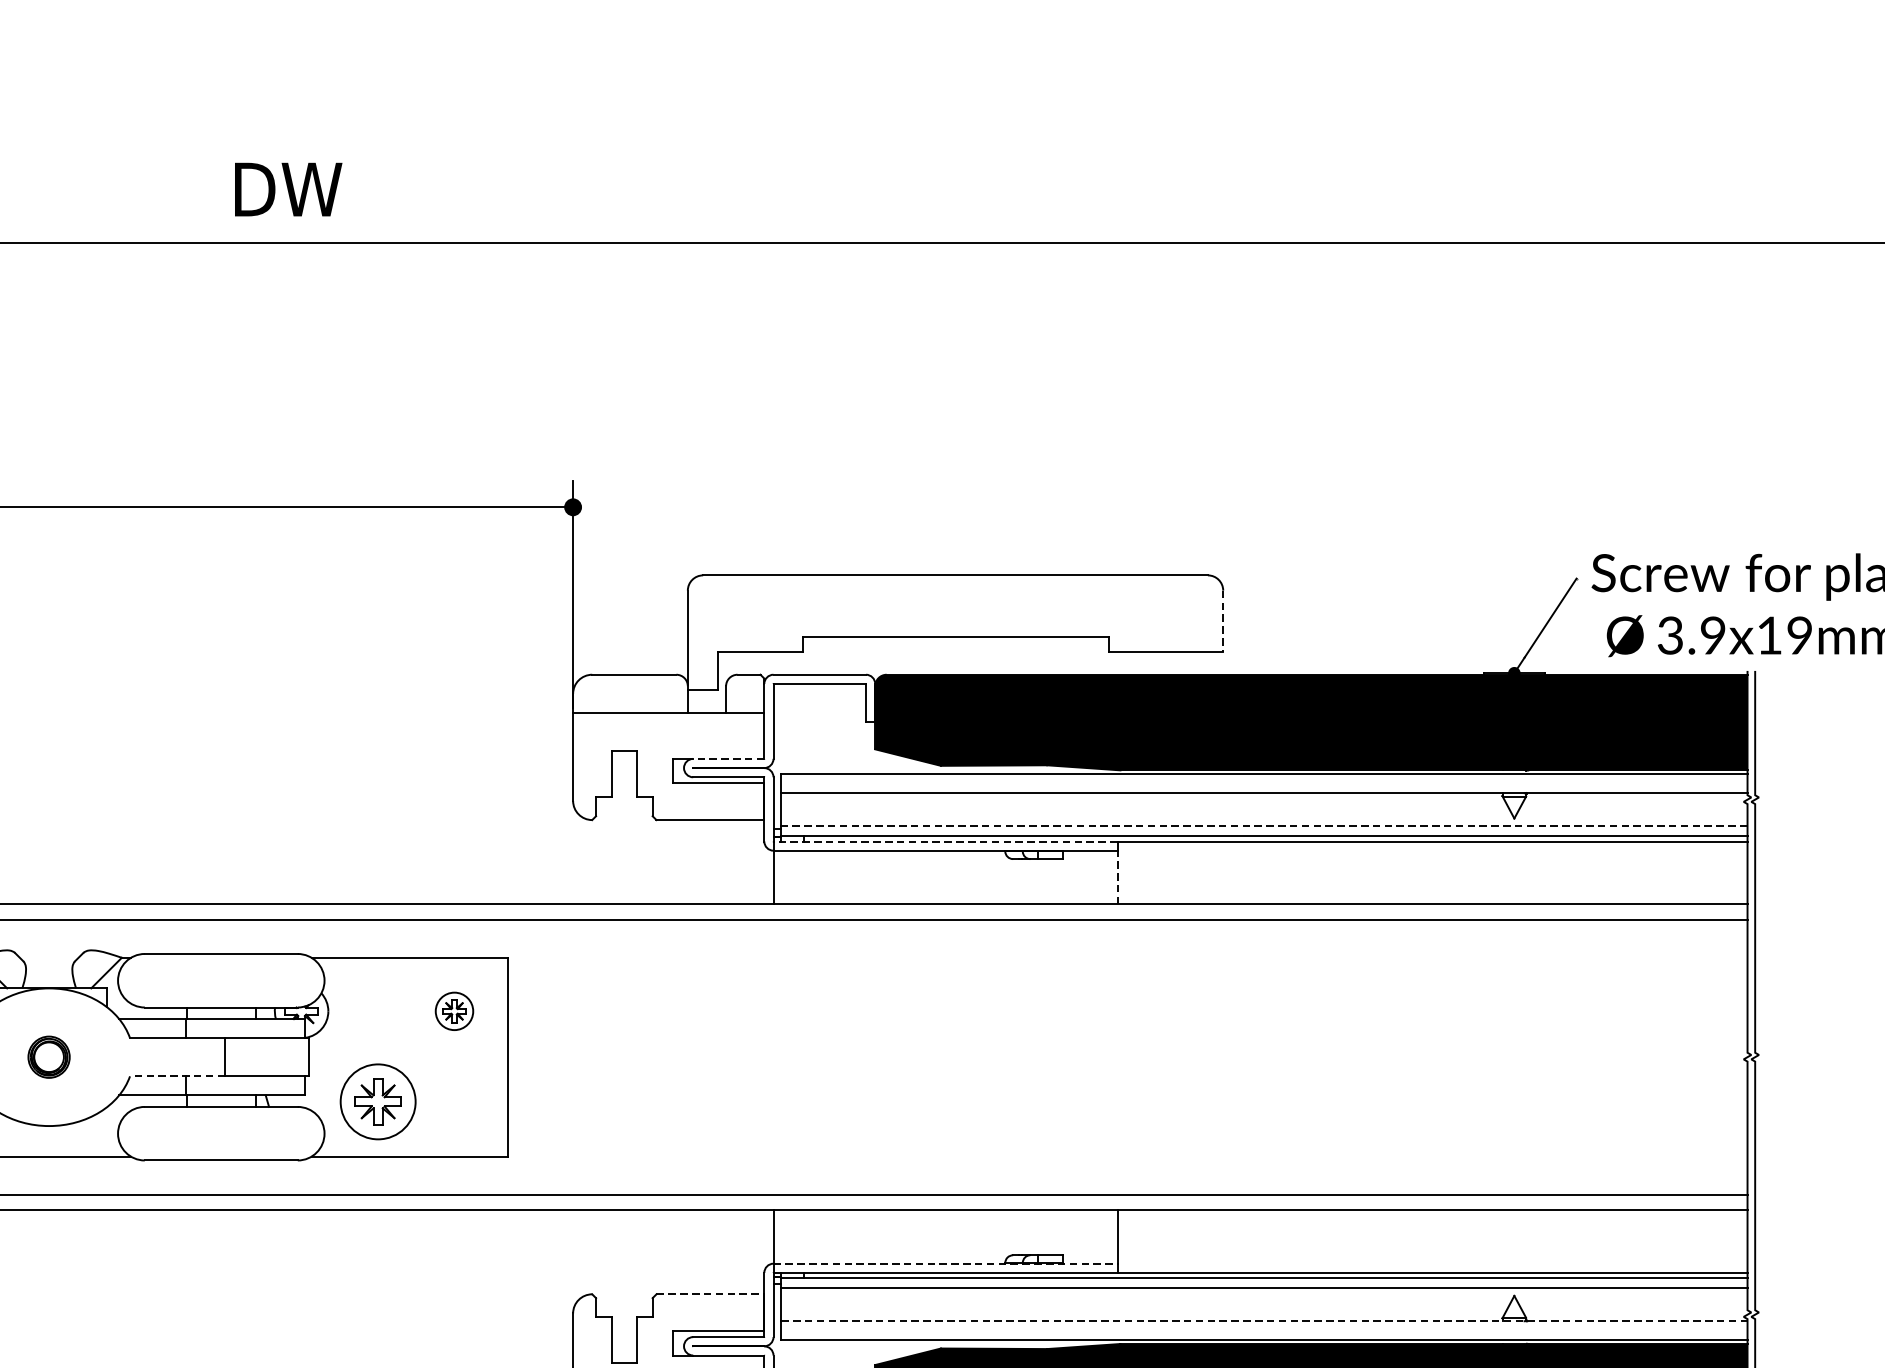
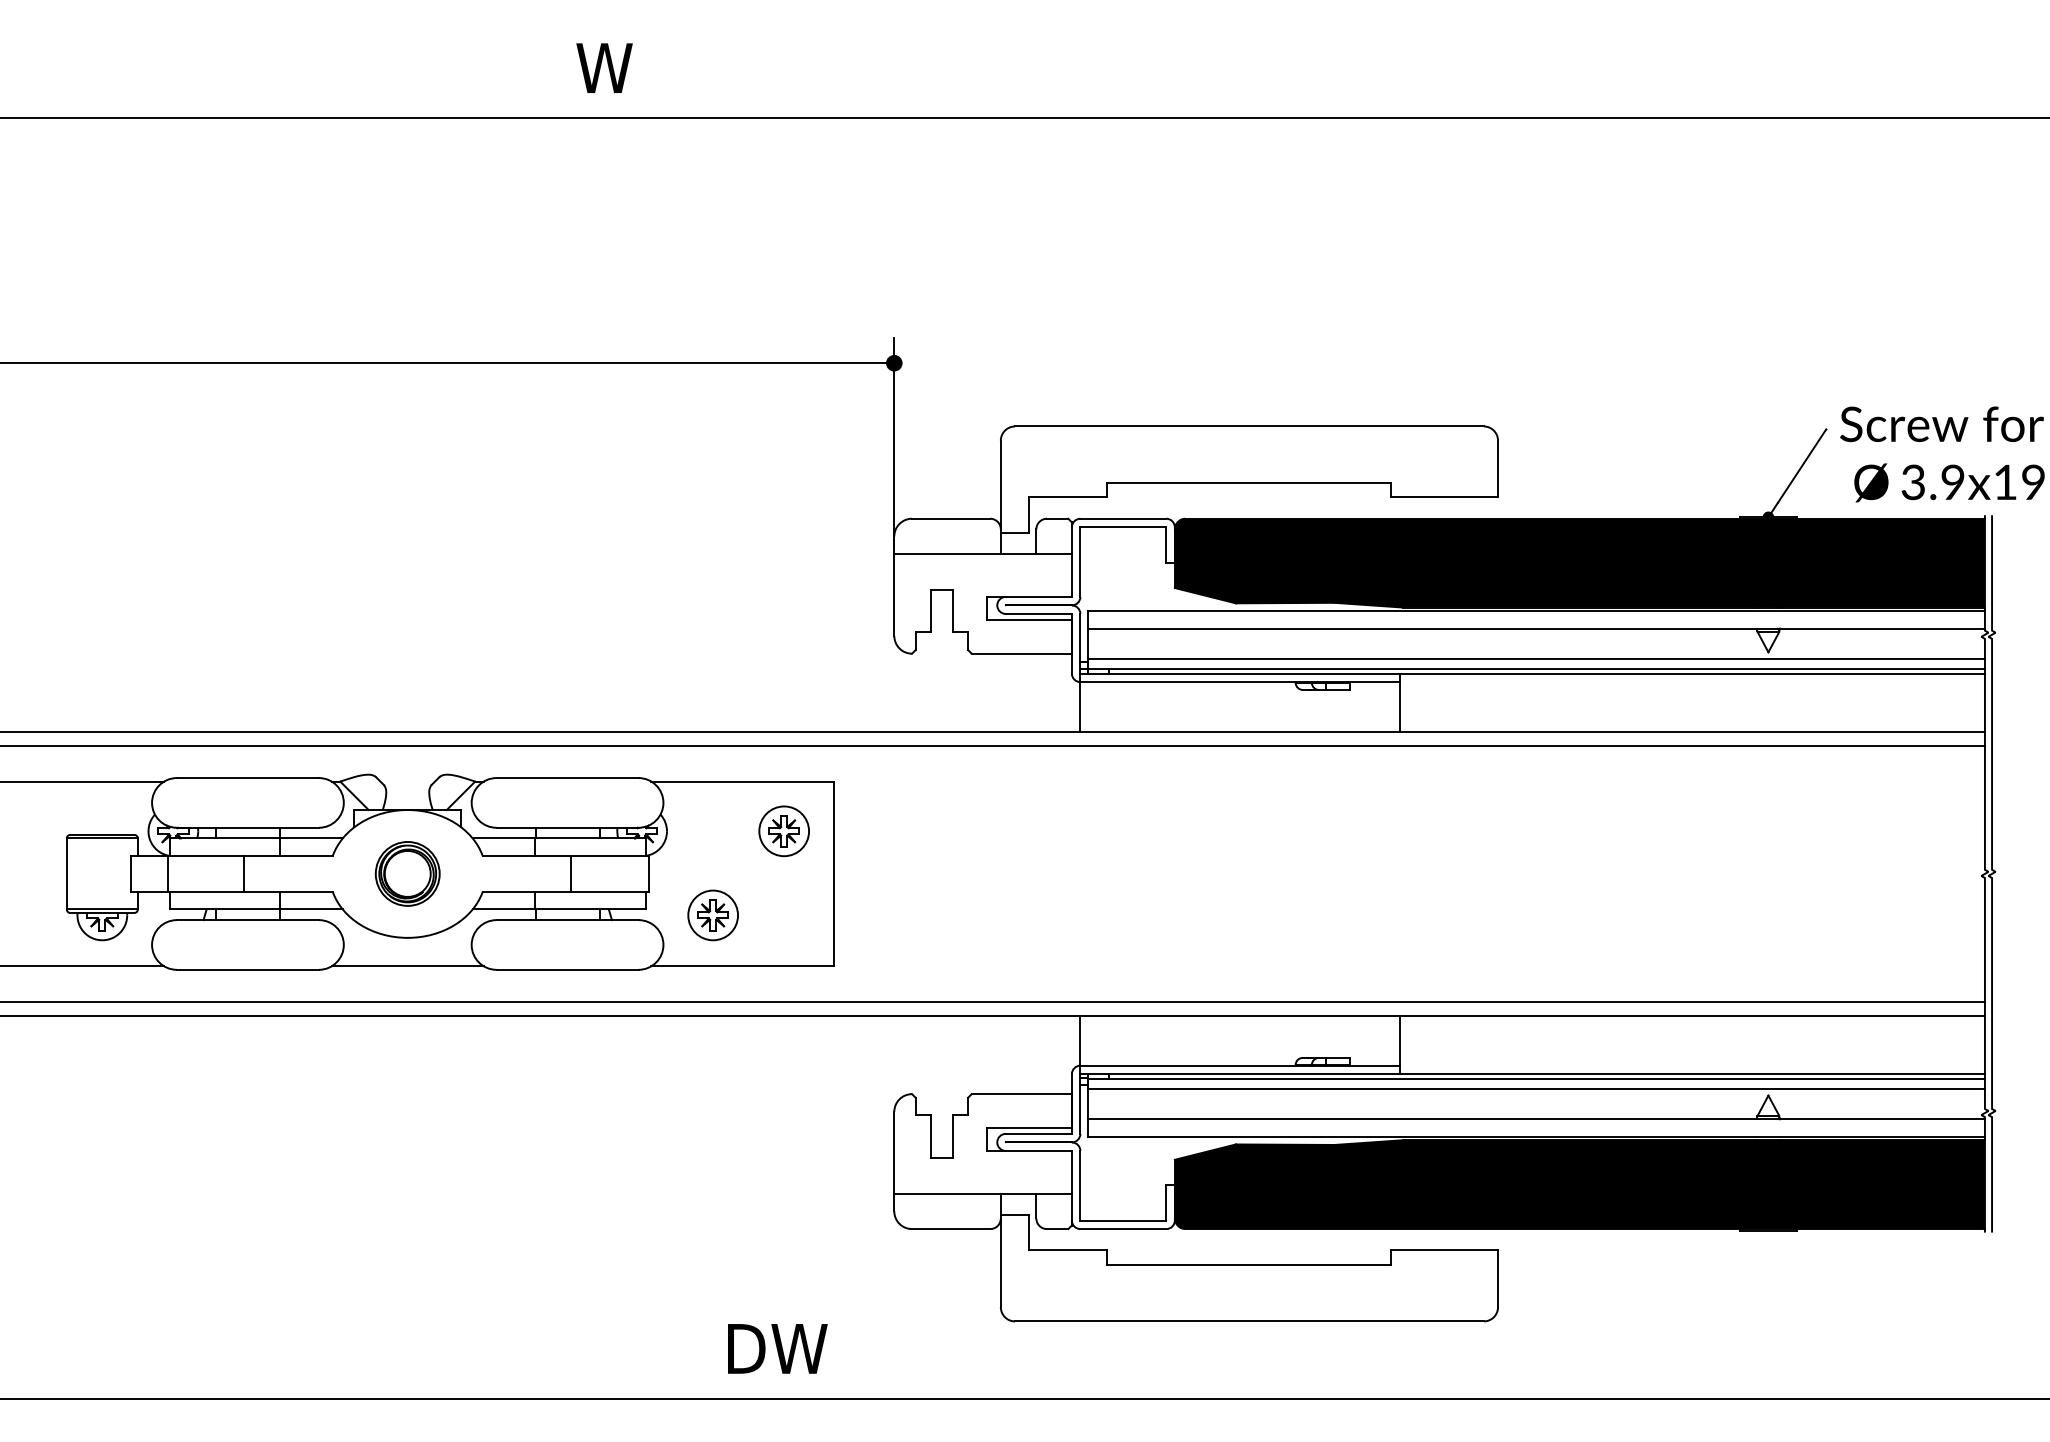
text: (285, 188) -> (627, 67), DW -> W
line: (1223, 621) -> (1498, 469), dashed -> solid
line: (728, 758) -> (1038, 596), dashed -> solid
line: (1264, 826) -> (1536, 659), dashed -> solid
line: (945, 841) -> (1240, 673), dashed -> solid
line: (1118, 877) -> (1400, 707), dashed -> solid
part: (453, 1011) -> (783, 831), size x1.43
part: (48, 1056) -> (407, 873), size x1.67
line: (177, 1076) -> (526, 891), dashed -> solid
part: (377, 1101) -> (712, 915), size x0.71
line: (945, 1263) -> (1240, 1065), dashed -> solid
line: (711, 1294) -> (1022, 1094), dashed -> solid
line: (1264, 1321) -> (1536, 1119), dashed -> solid

